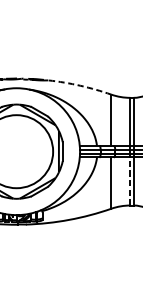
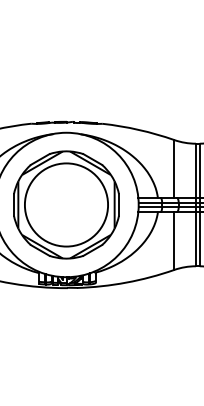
arc: (79, 85) -> (138, 129), dashed -> solid
line: (129, 181) -> (195, 238), dashed -> solid

